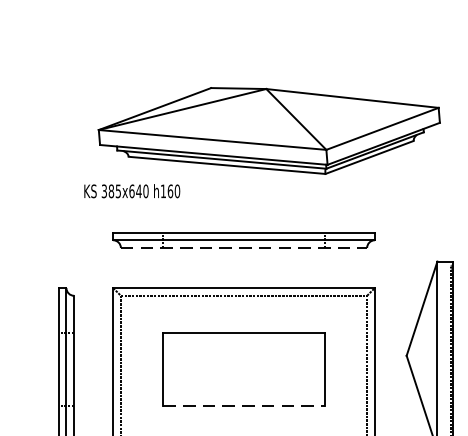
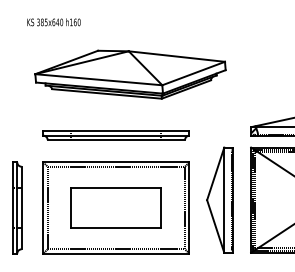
text: (131, 191) -> (53, 22), moved
line: (244, 248) -> (116, 140), dashed -> solid
line: (244, 406) -> (116, 228), dashed -> solid

